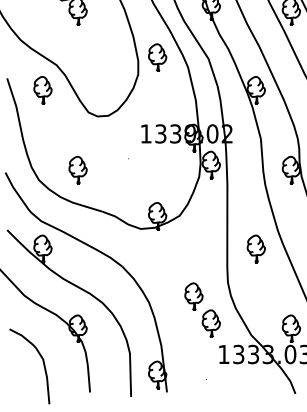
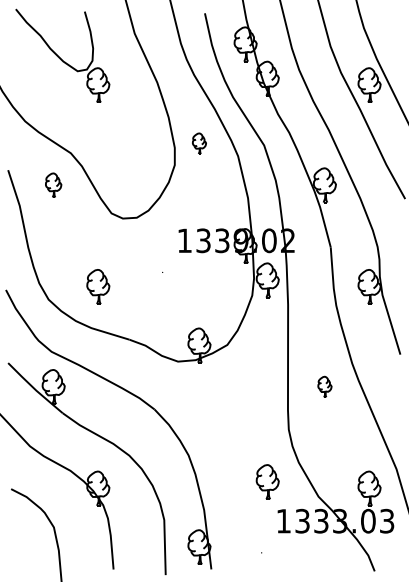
part: (157, 57) -> (199, 143), size x0.6
part: (42, 90) -> (53, 185), size x0.7
part: (256, 248) -> (324, 386), size x0.6
part: (193, 296) -> (245, 447), removed

